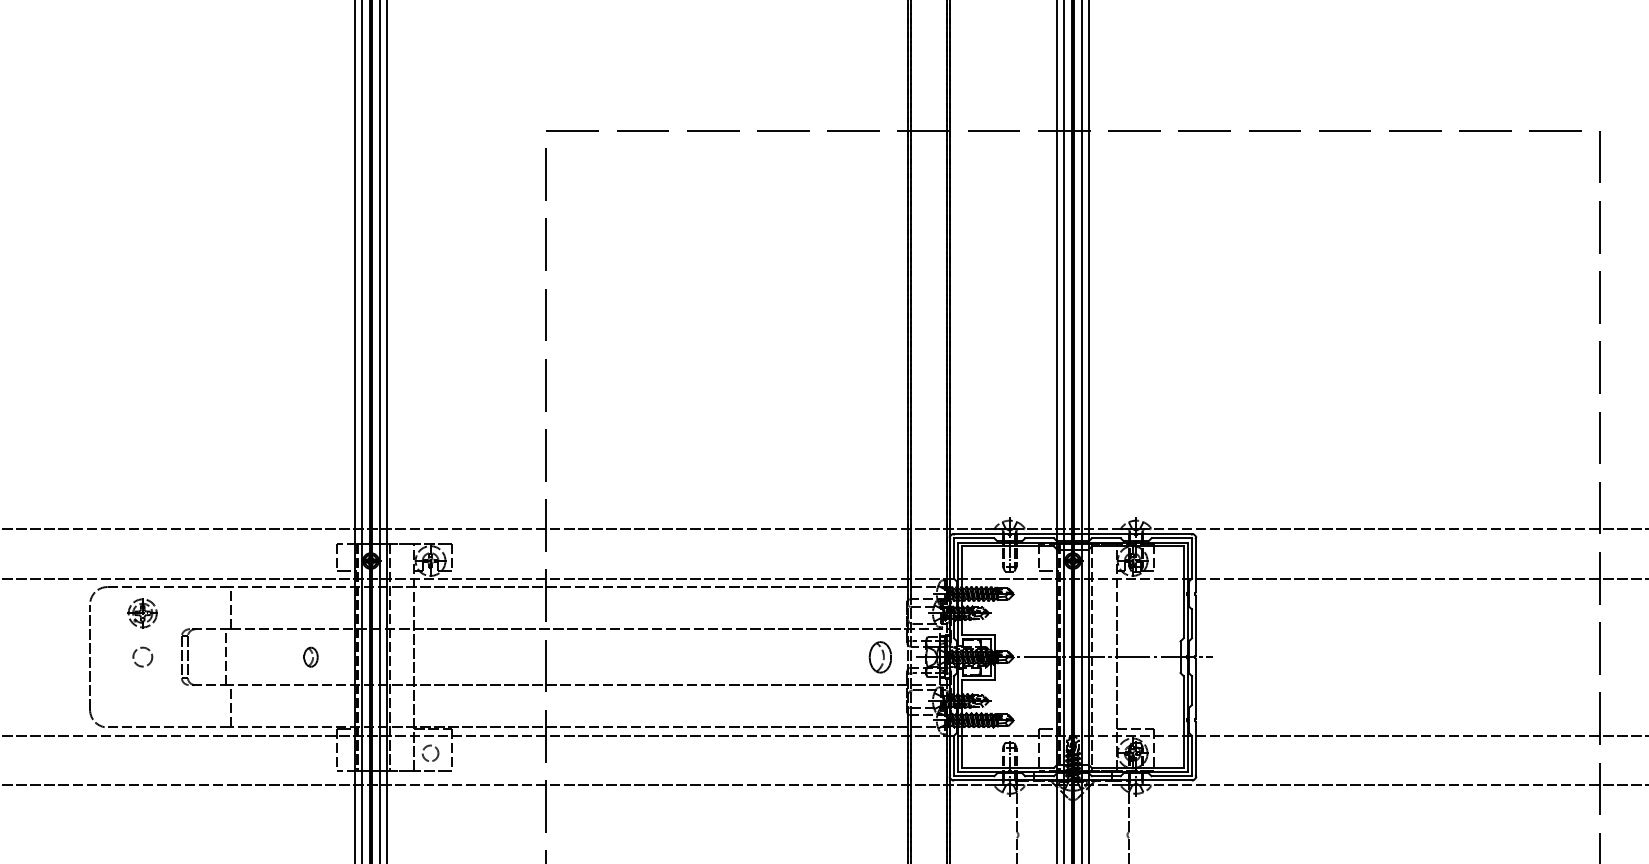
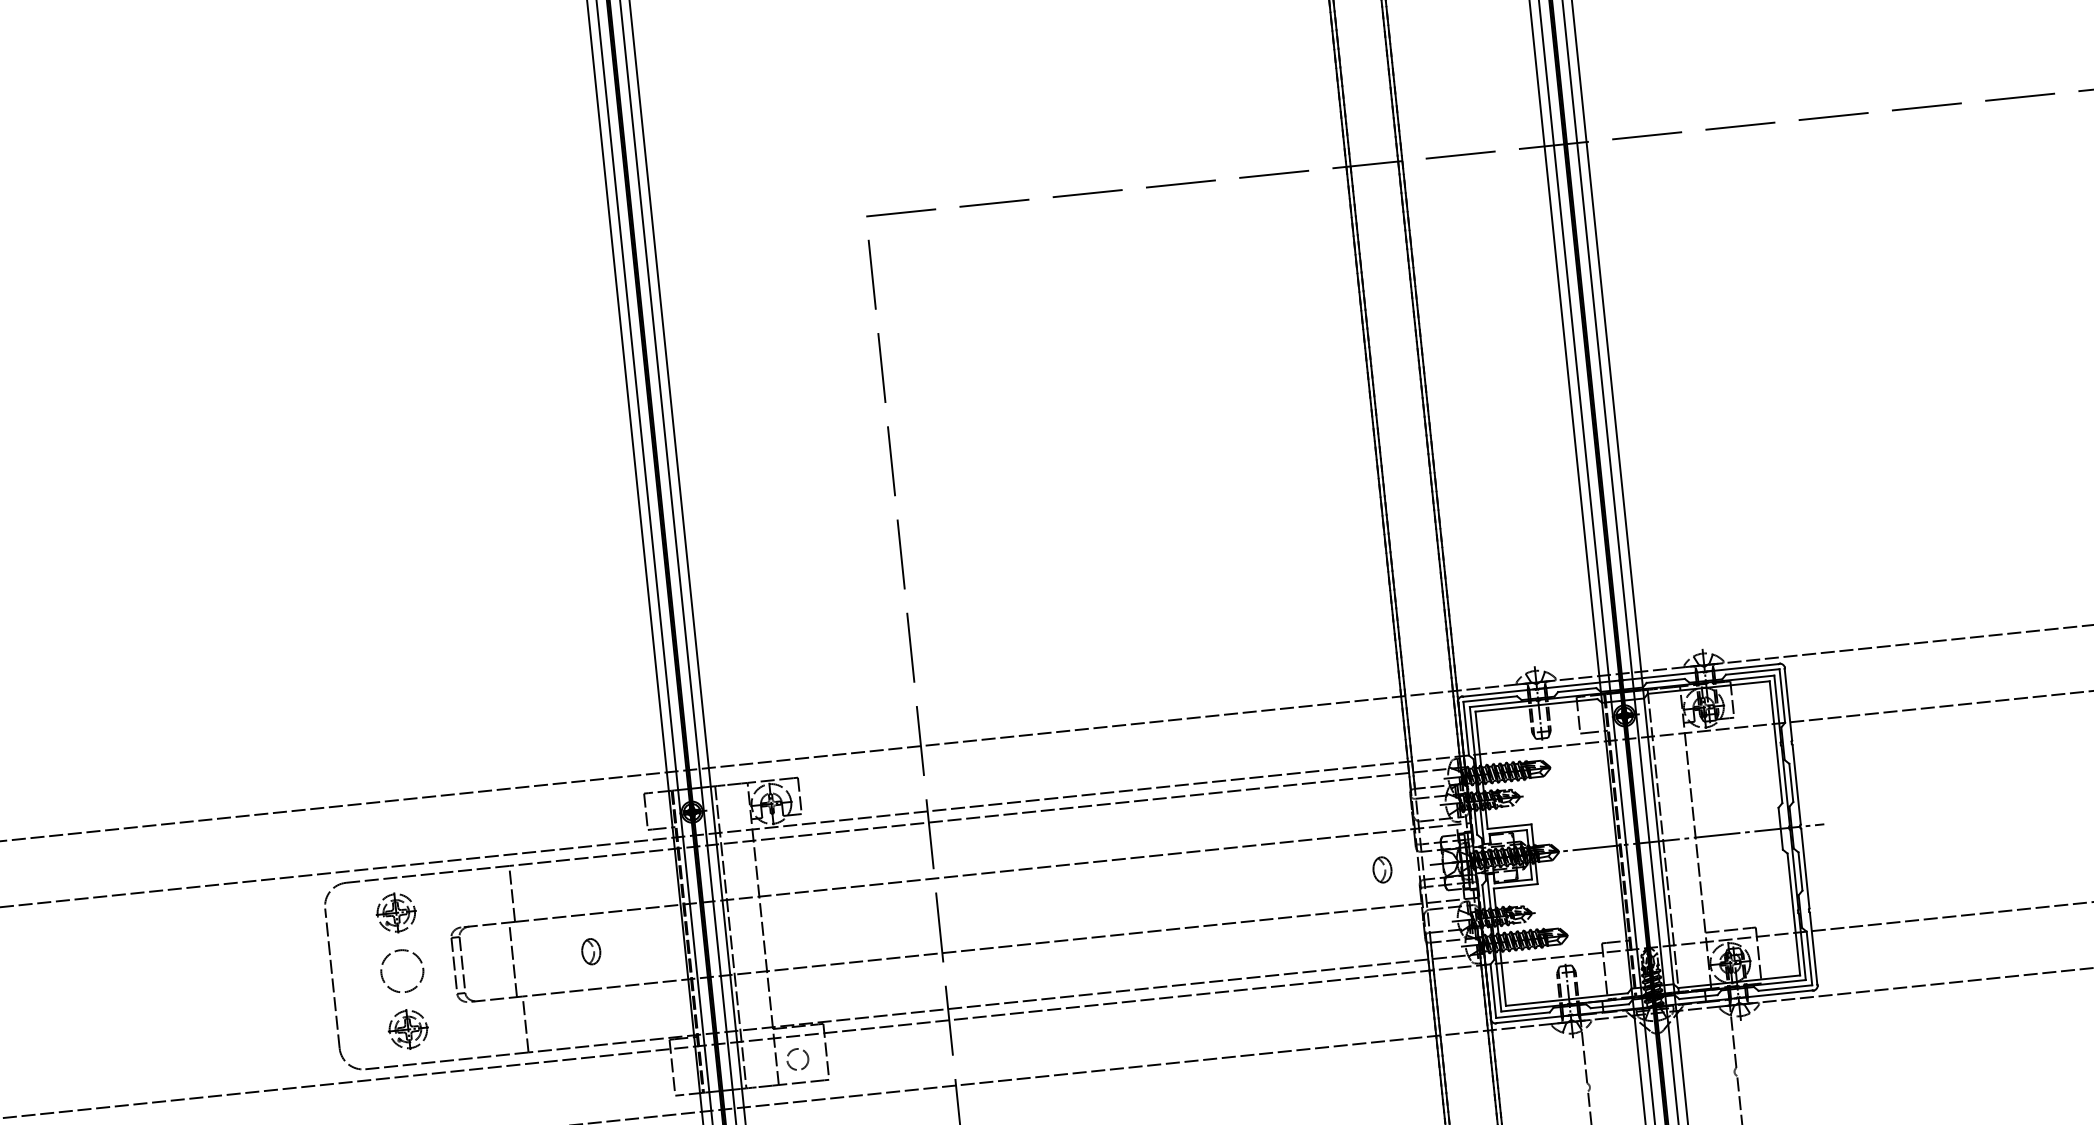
circle: (142, 656) -> (401, 970), size x1.67
part: (310, 656) -> (590, 950), moved
part: (880, 656) -> (1382, 869), size x0.62
part: (142, 701) -> (408, 1030), added

